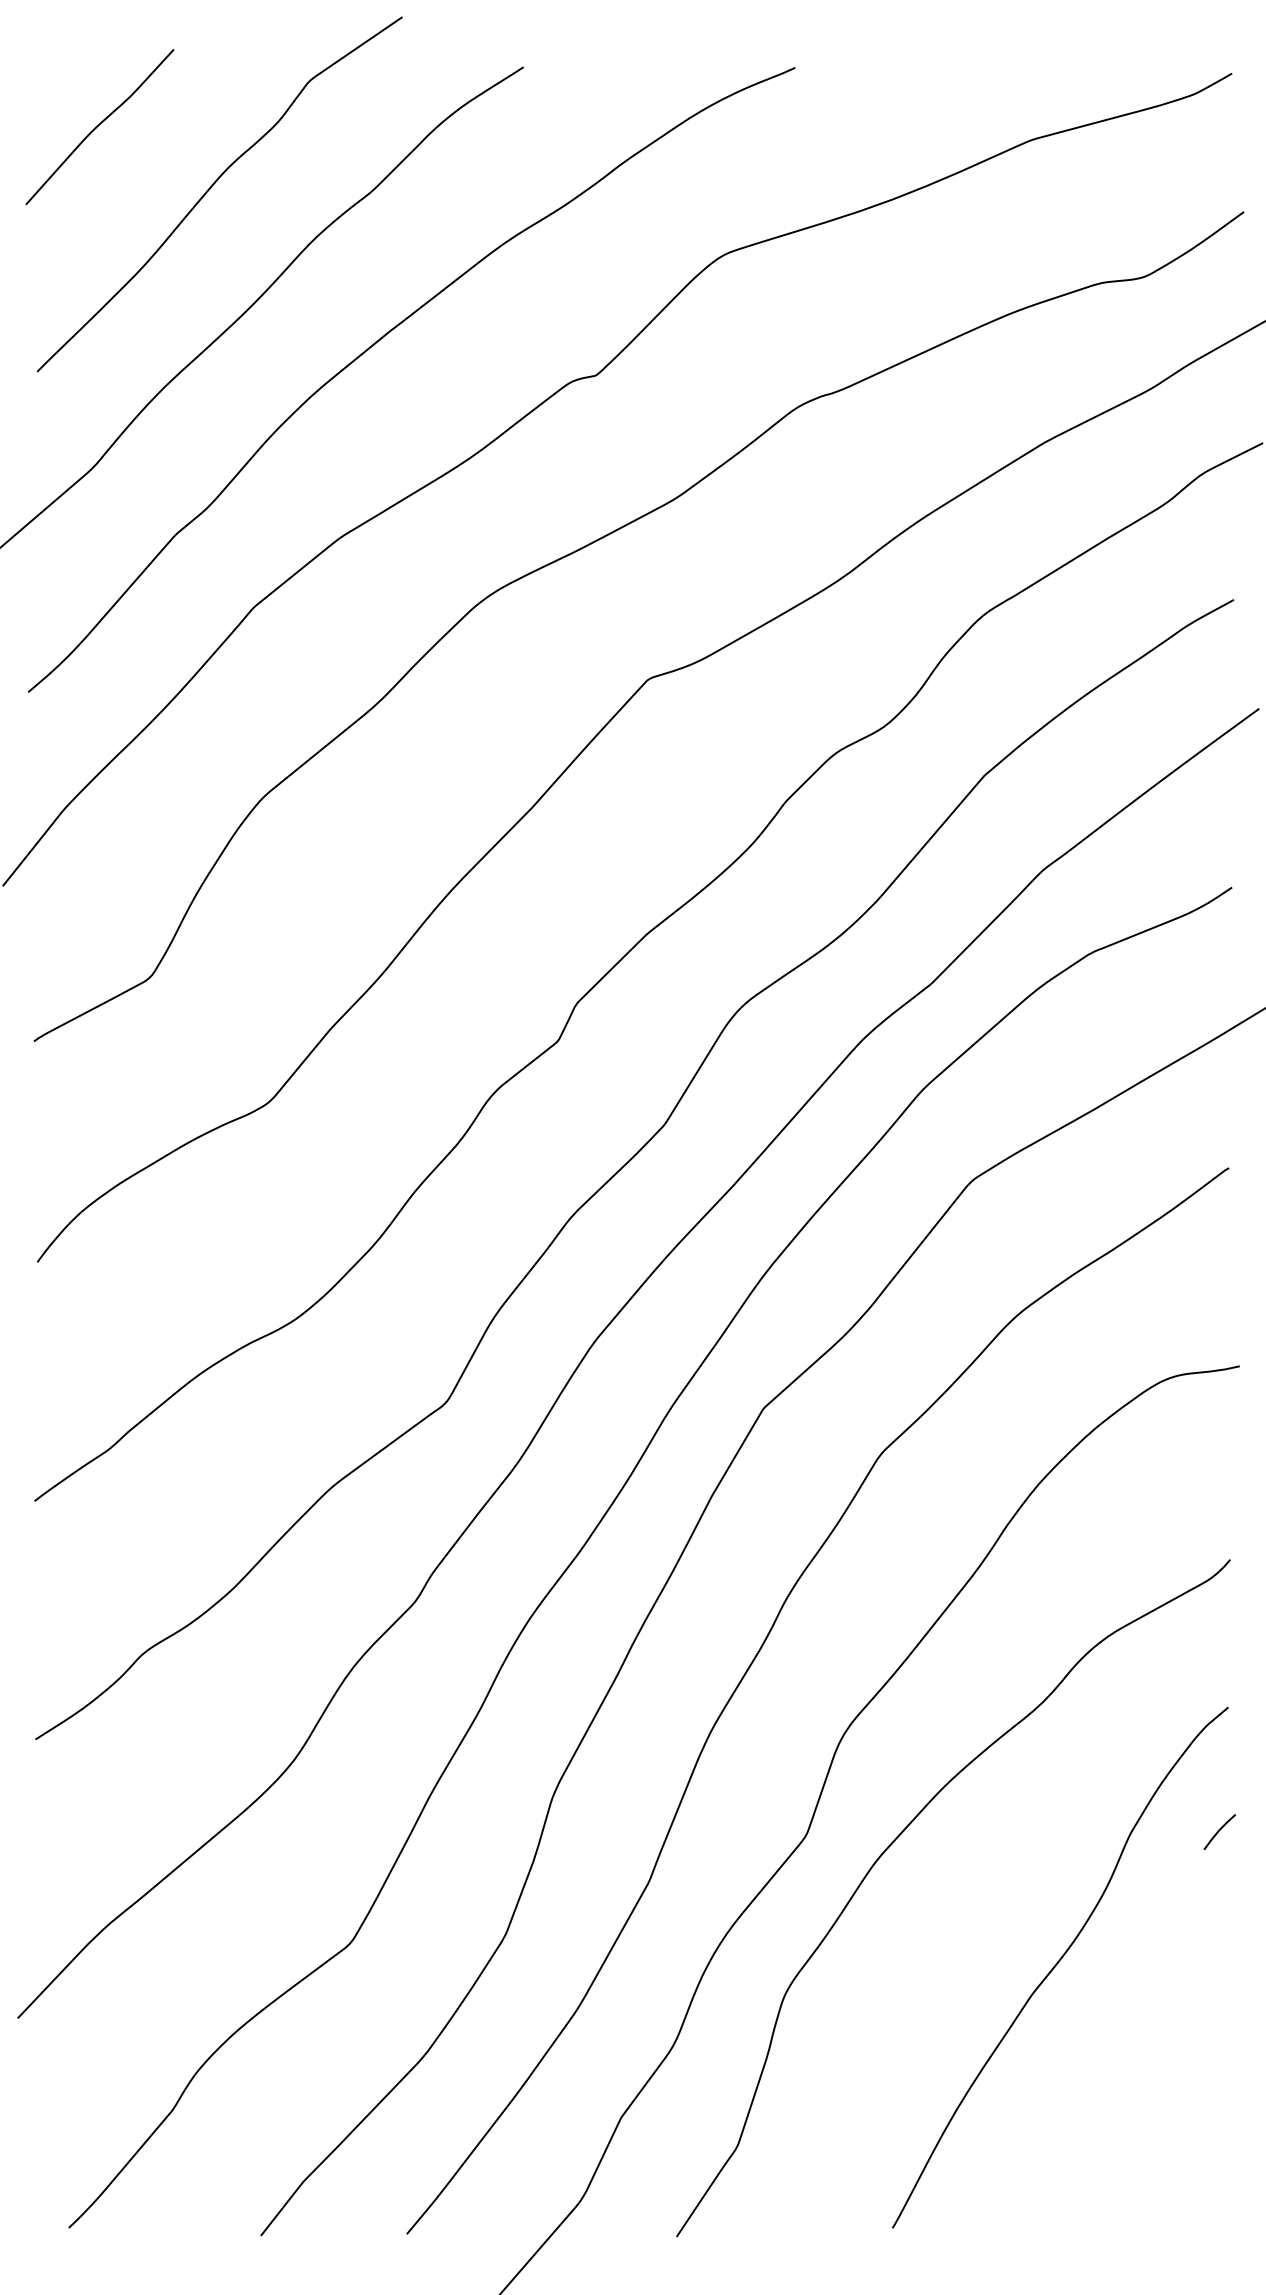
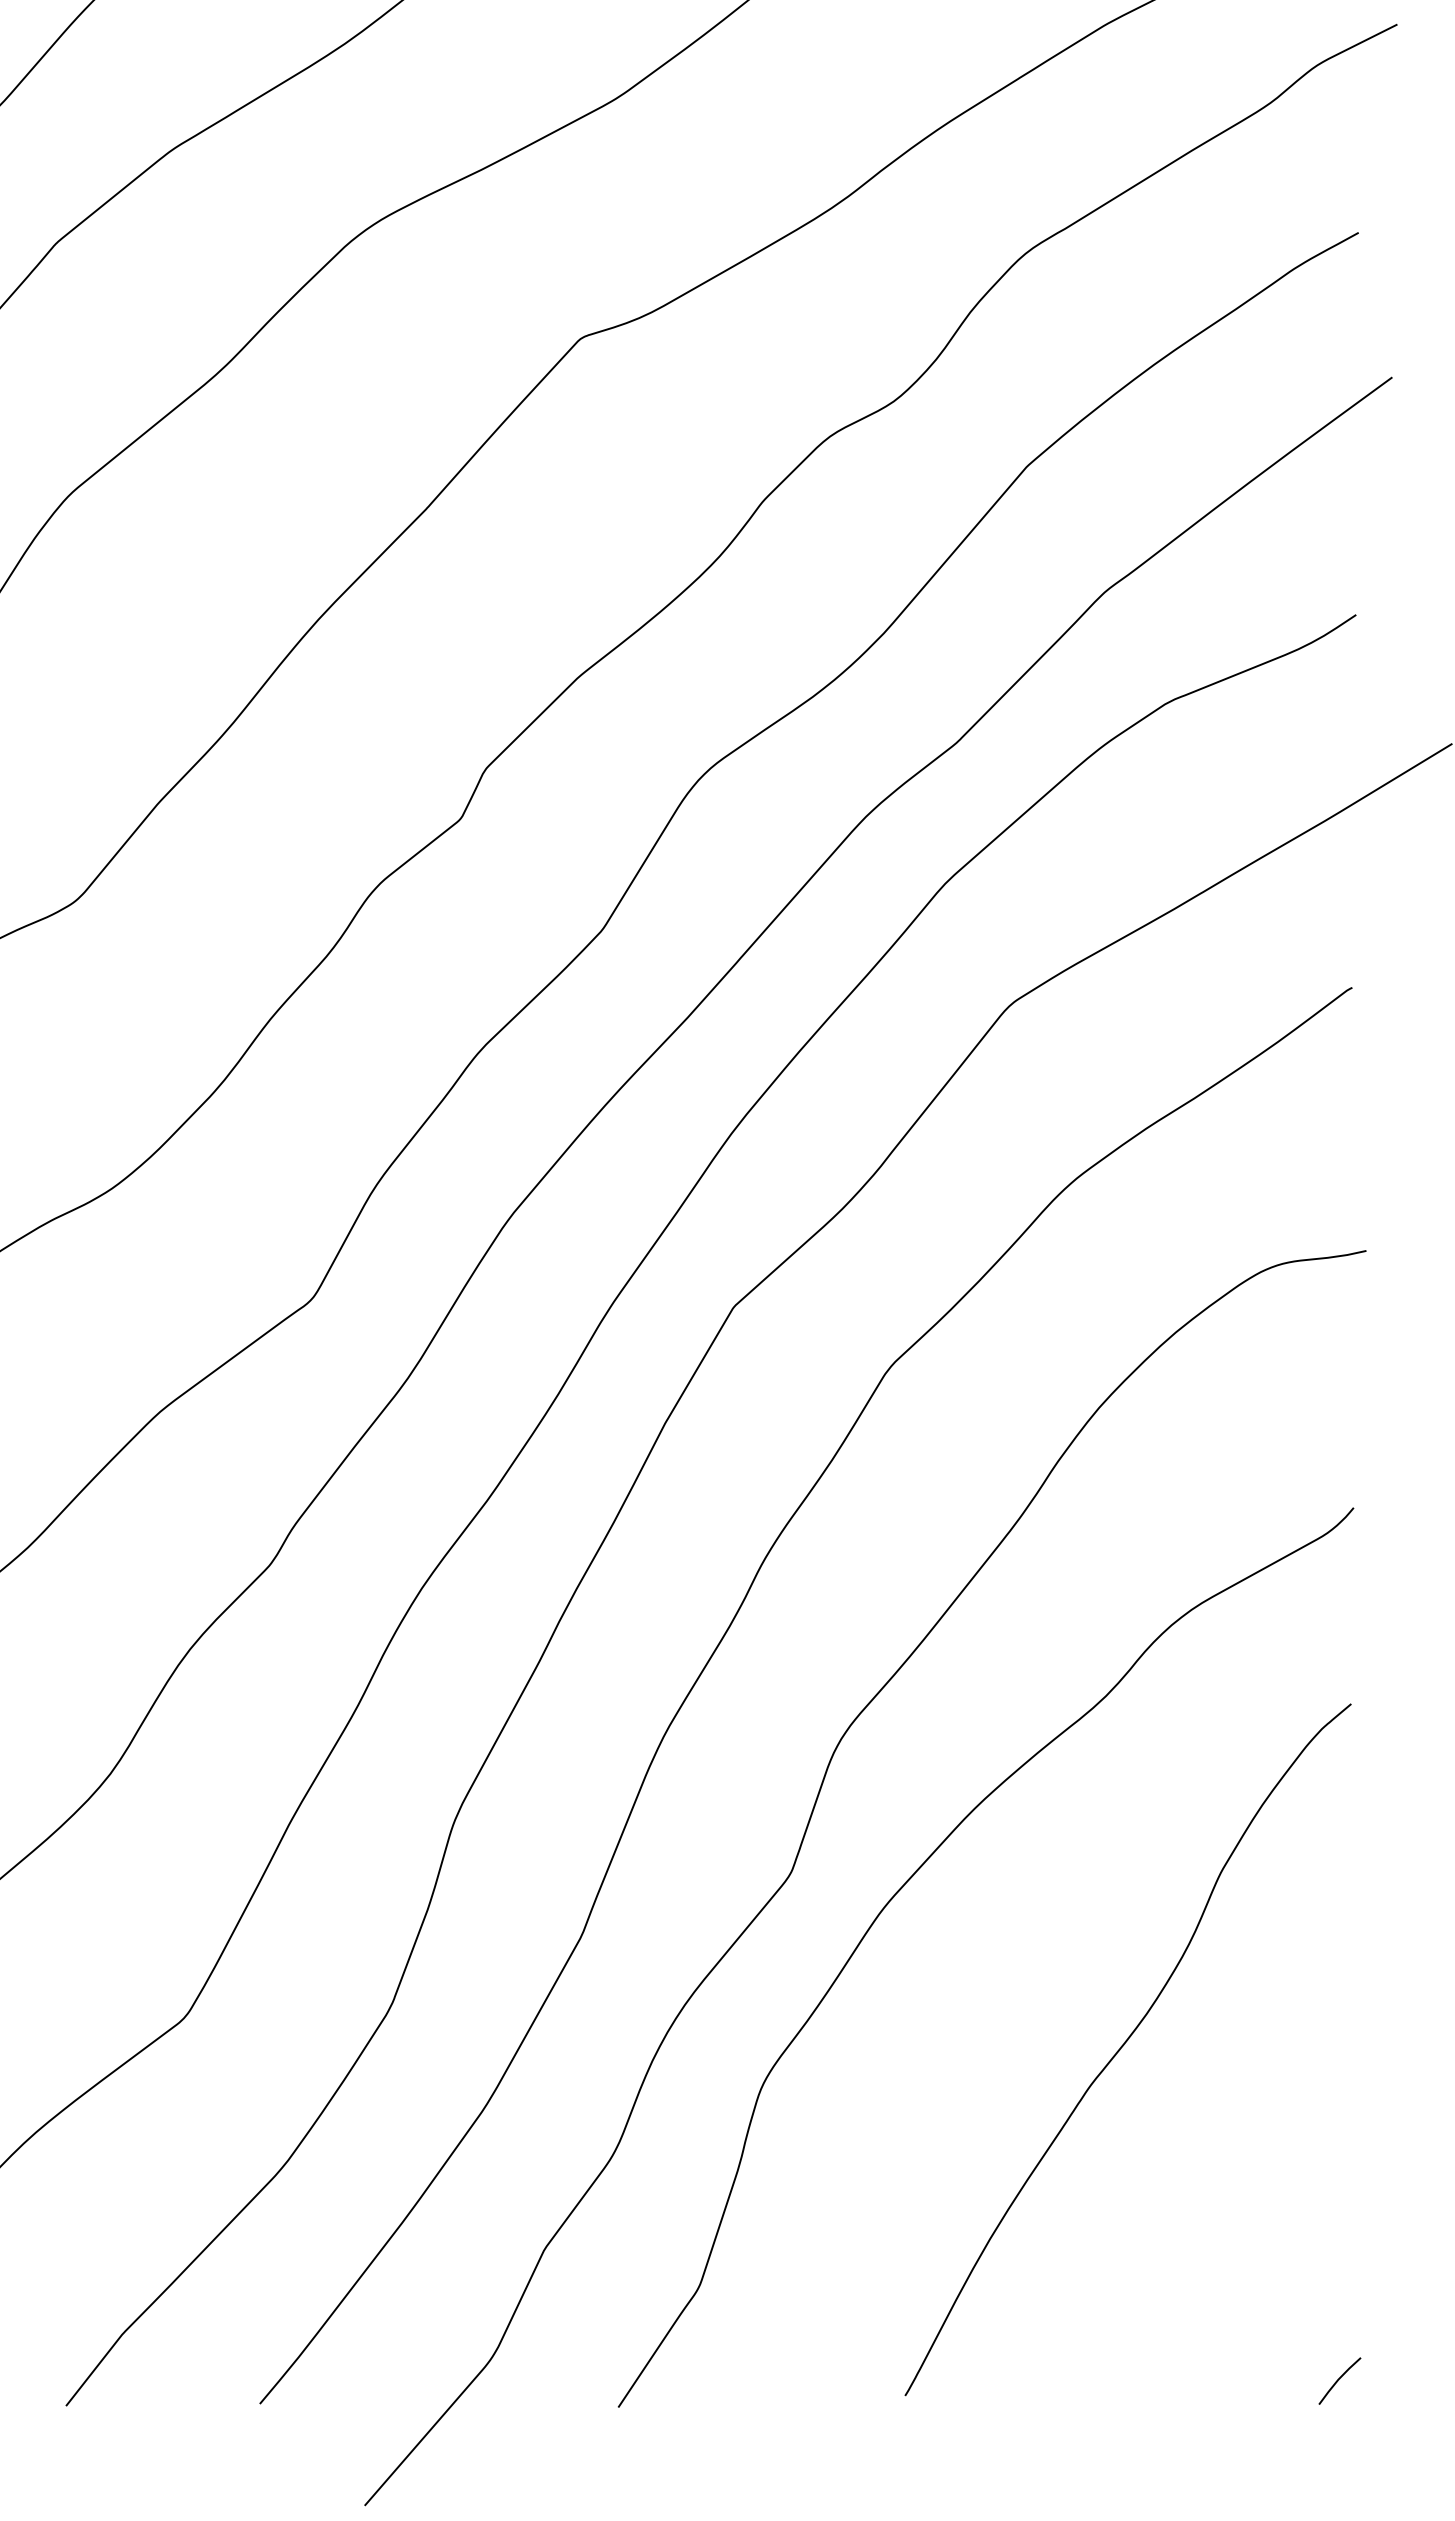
line: (1219, 1831) -> (1339, 2380), moved

